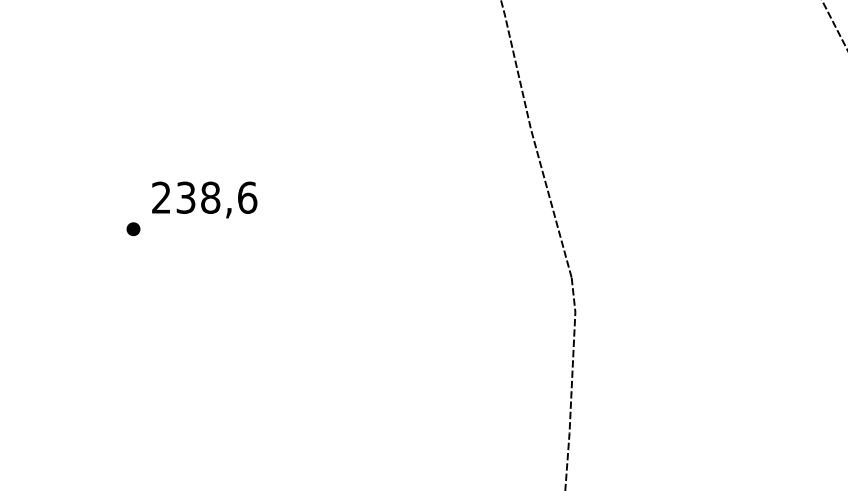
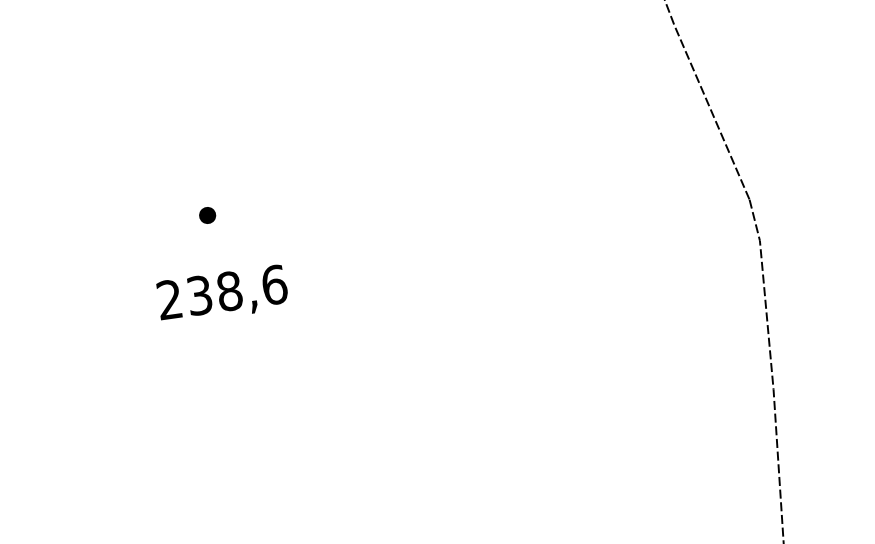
text: (204, 199) -> (222, 294), moved

